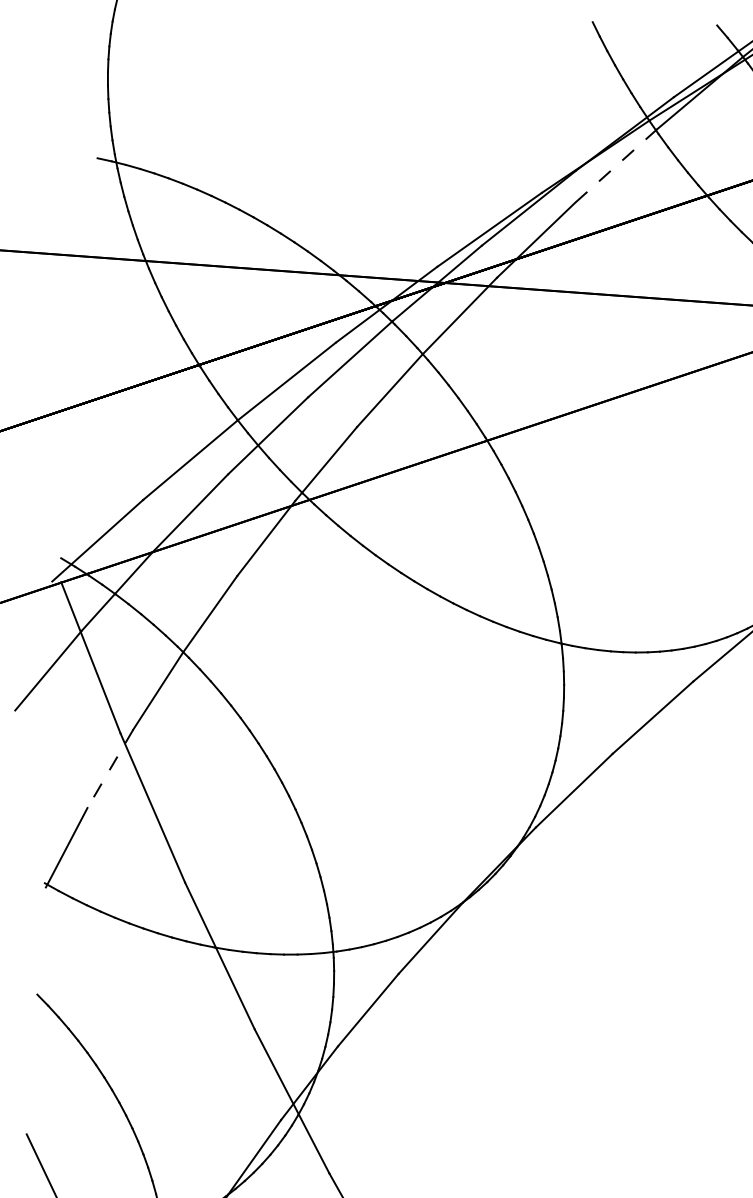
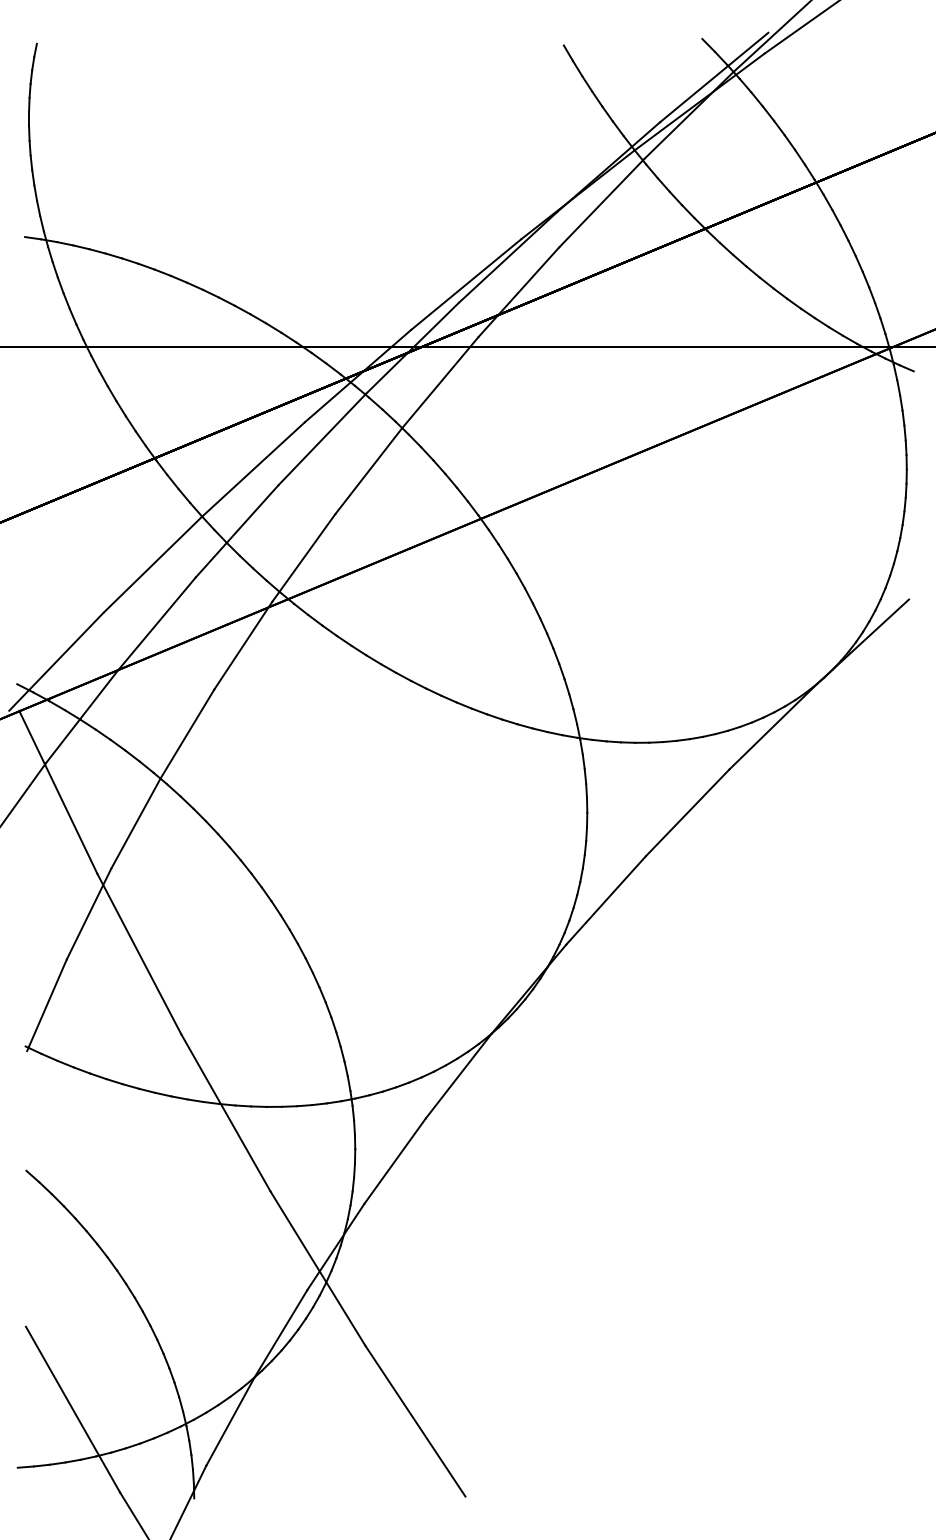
line: (616, 166) -> (601, 203), dashed -> solid
line: (110, 769) -> (89, 914), dashed -> solid

